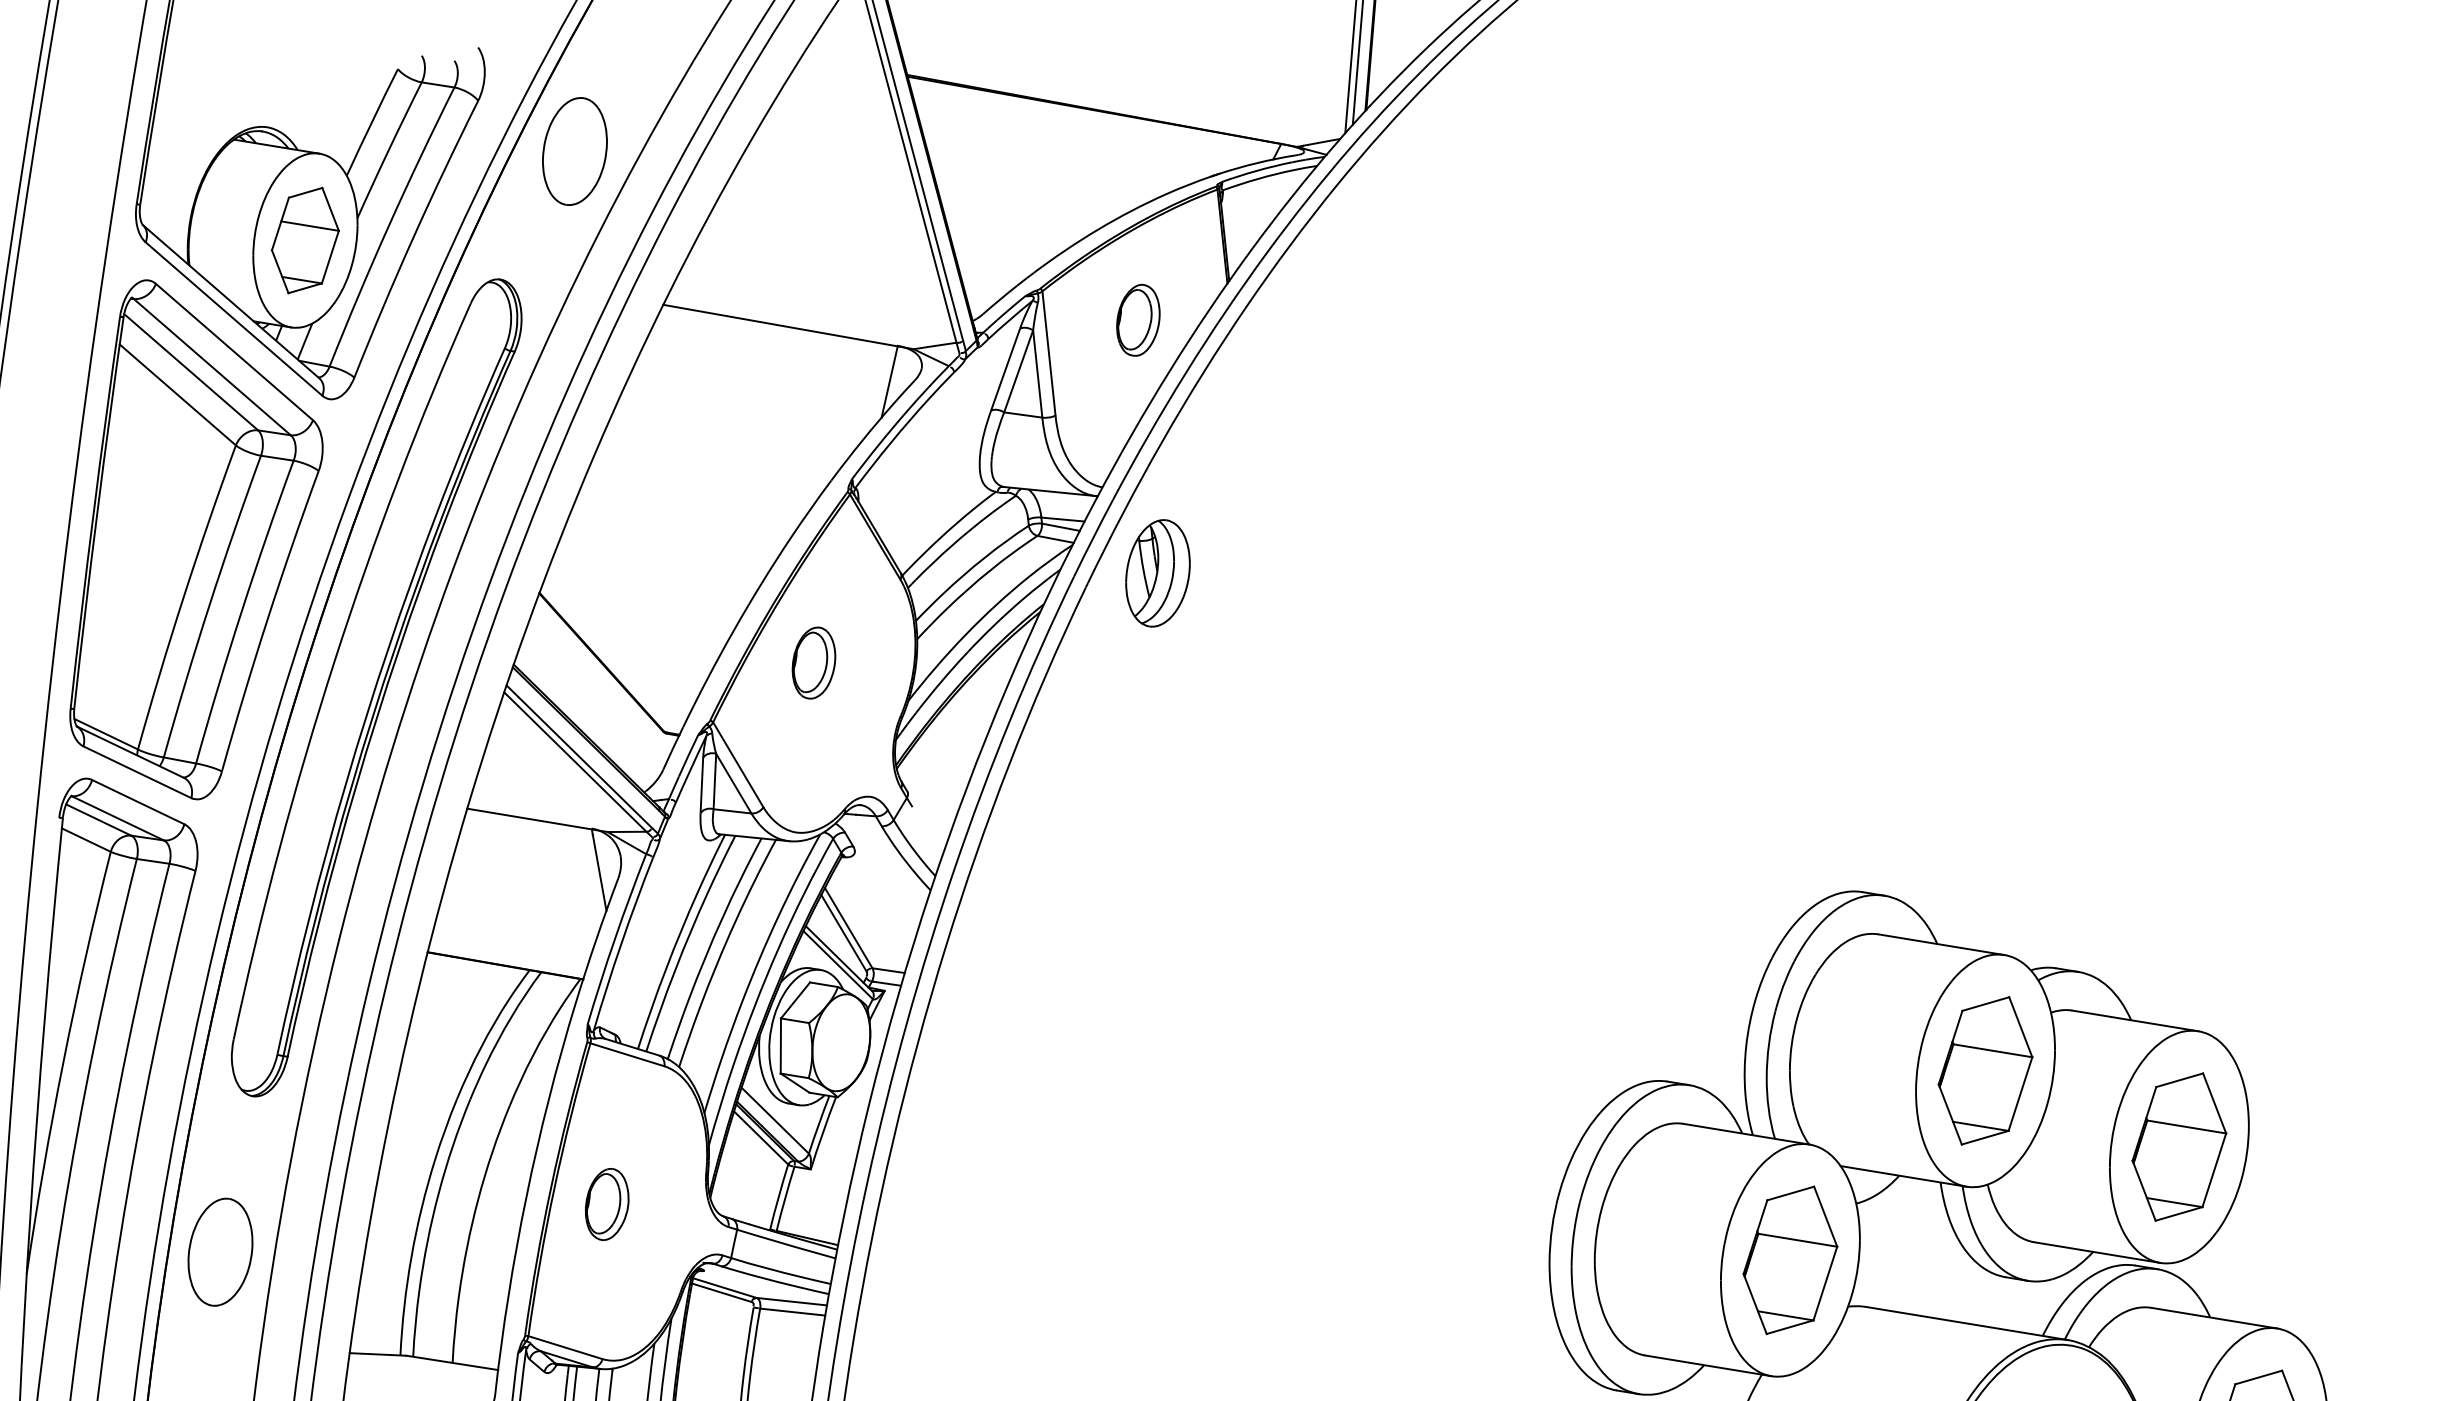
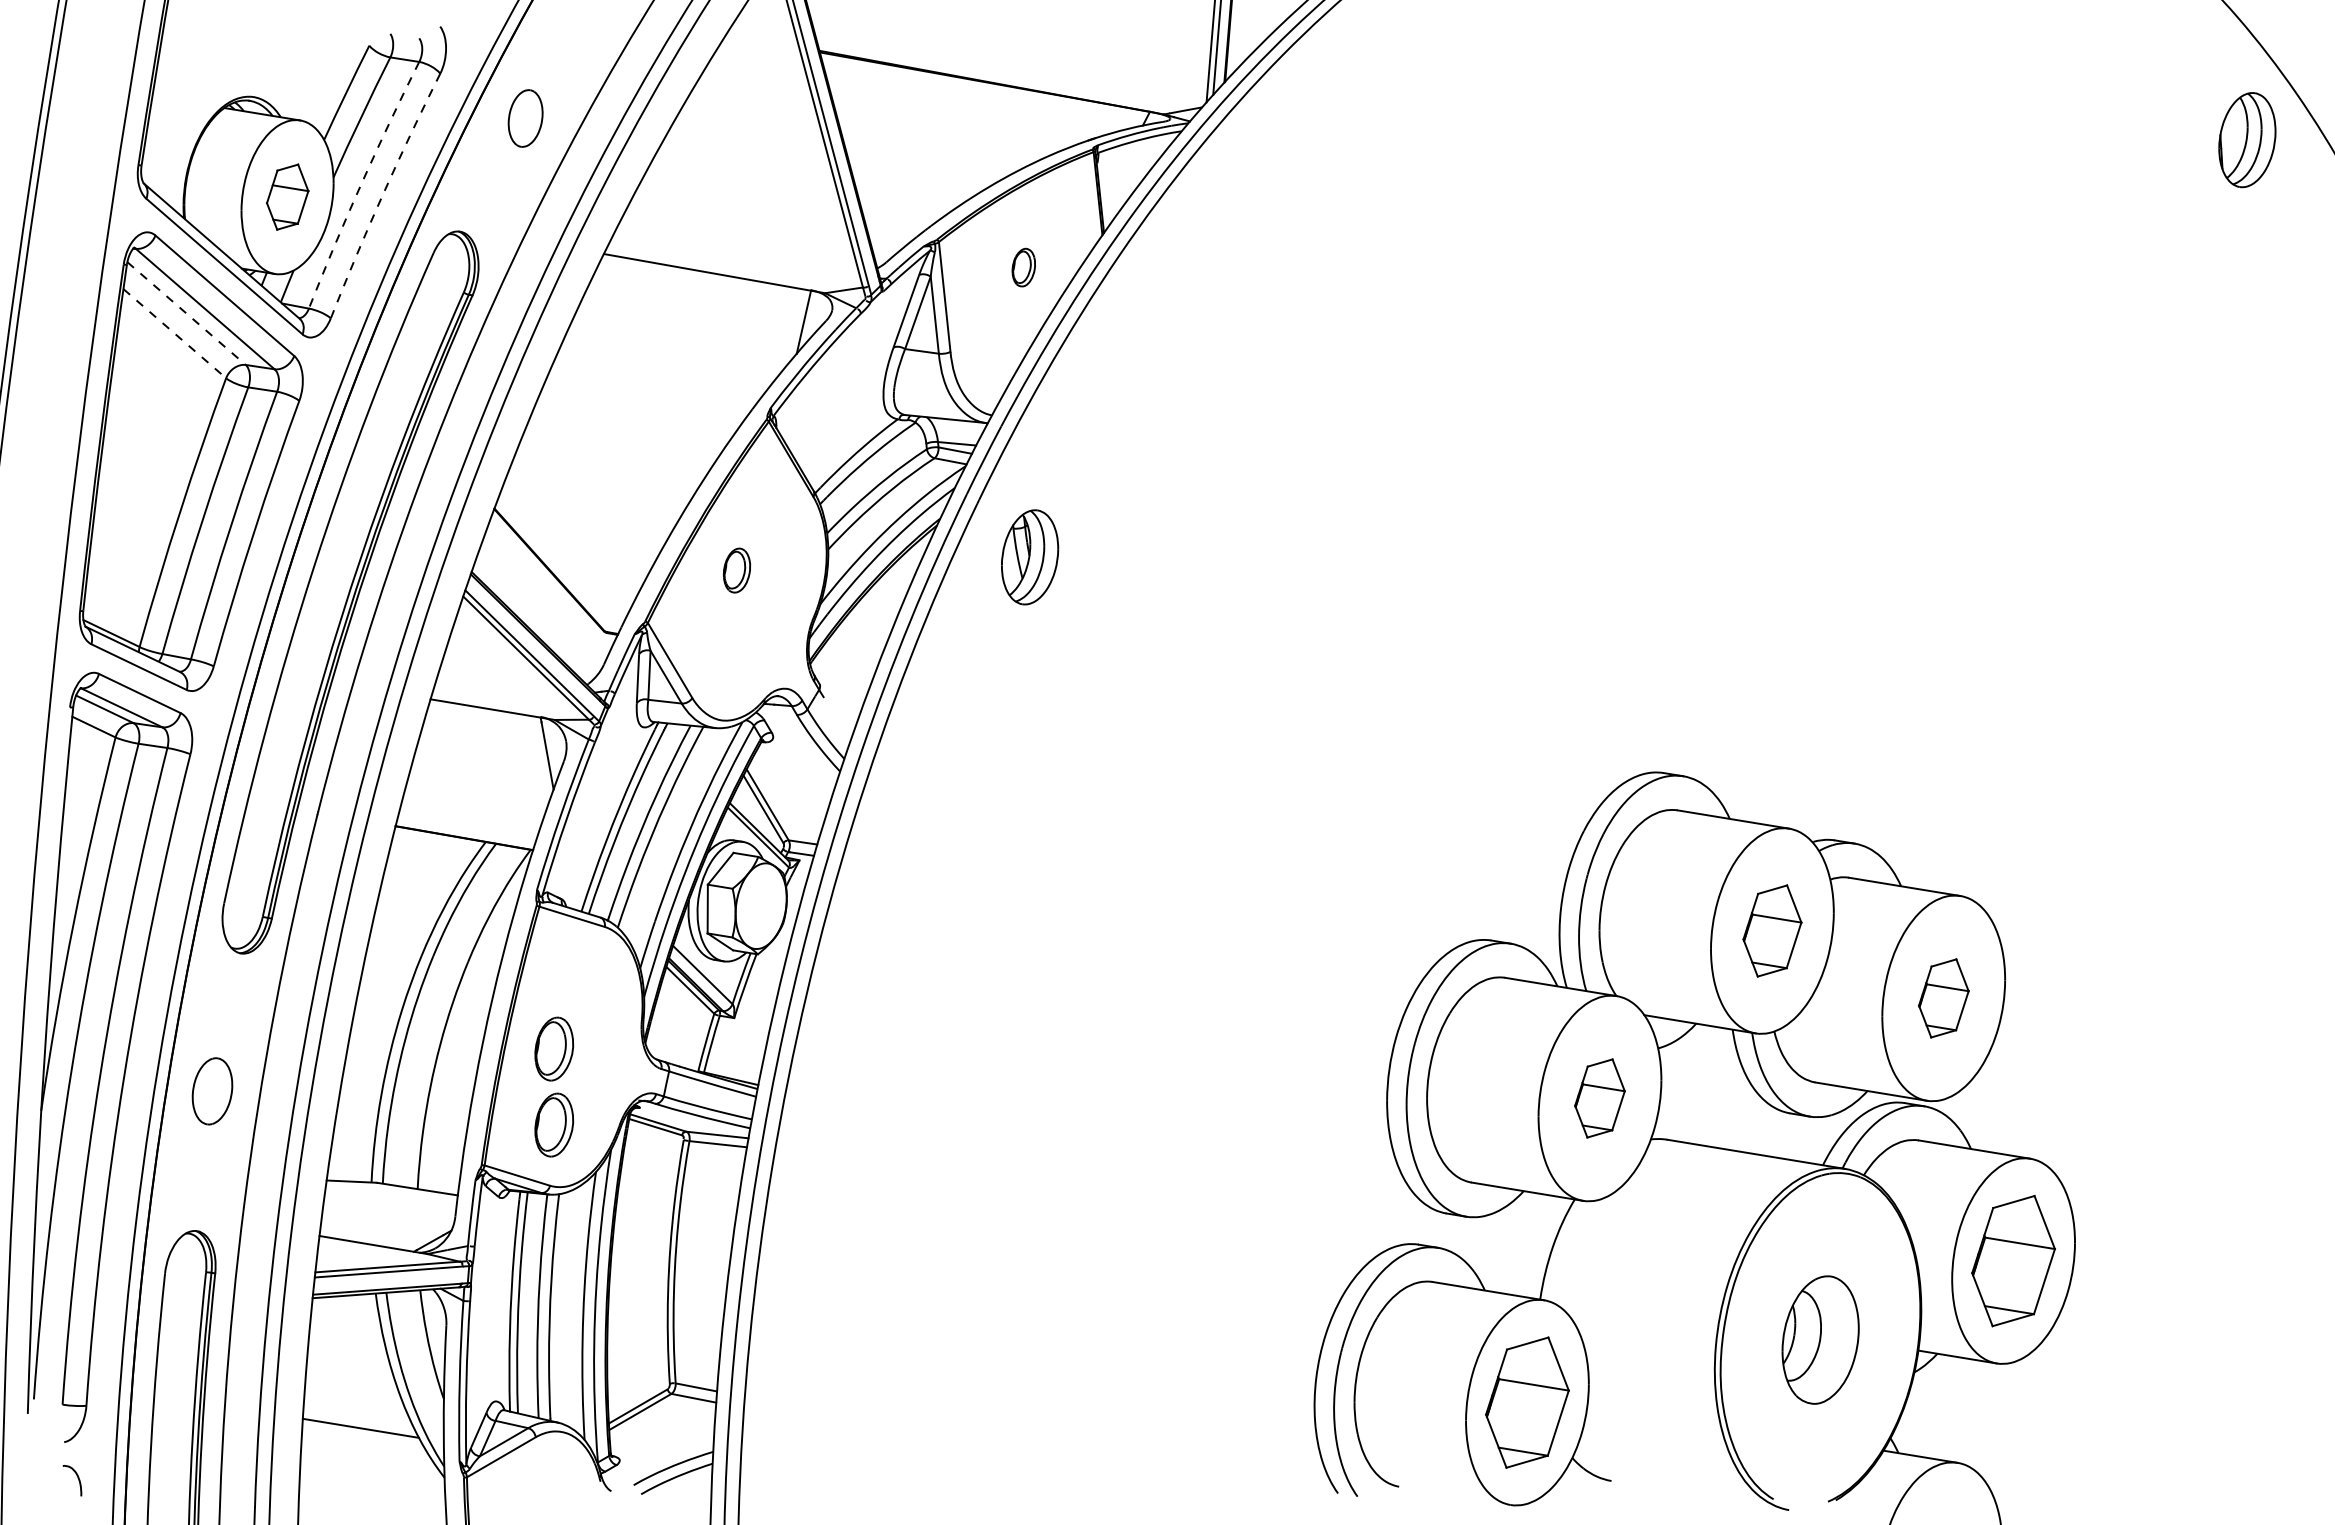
part: (574, 151) -> (525, 118), size x0.6
arc: (389, 226) -> (361, 184), solid -> dashed
arc: (412, 237) -> (382, 194), solid -> dashed
part: (305, 239) -> (287, 196), size x0.7
part: (1138, 320) -> (1023, 267), size x0.6
line: (191, 372) -> (186, 313), solid -> dashed
line: (177, 394) -> (174, 333), solid -> dashed
part: (1158, 573) -> (1030, 557), moved
part: (813, 662) -> (736, 570), size x0.7
part: (1985, 1070) -> (1772, 930), size x0.7
part: (2179, 1147) -> (1943, 998), size x0.6
part: (220, 1252) -> (212, 1091), size x0.7
part: (1789, 1260) -> (1599, 1098), size x0.6
part: (607, 1289) -> (554, 1124), added

